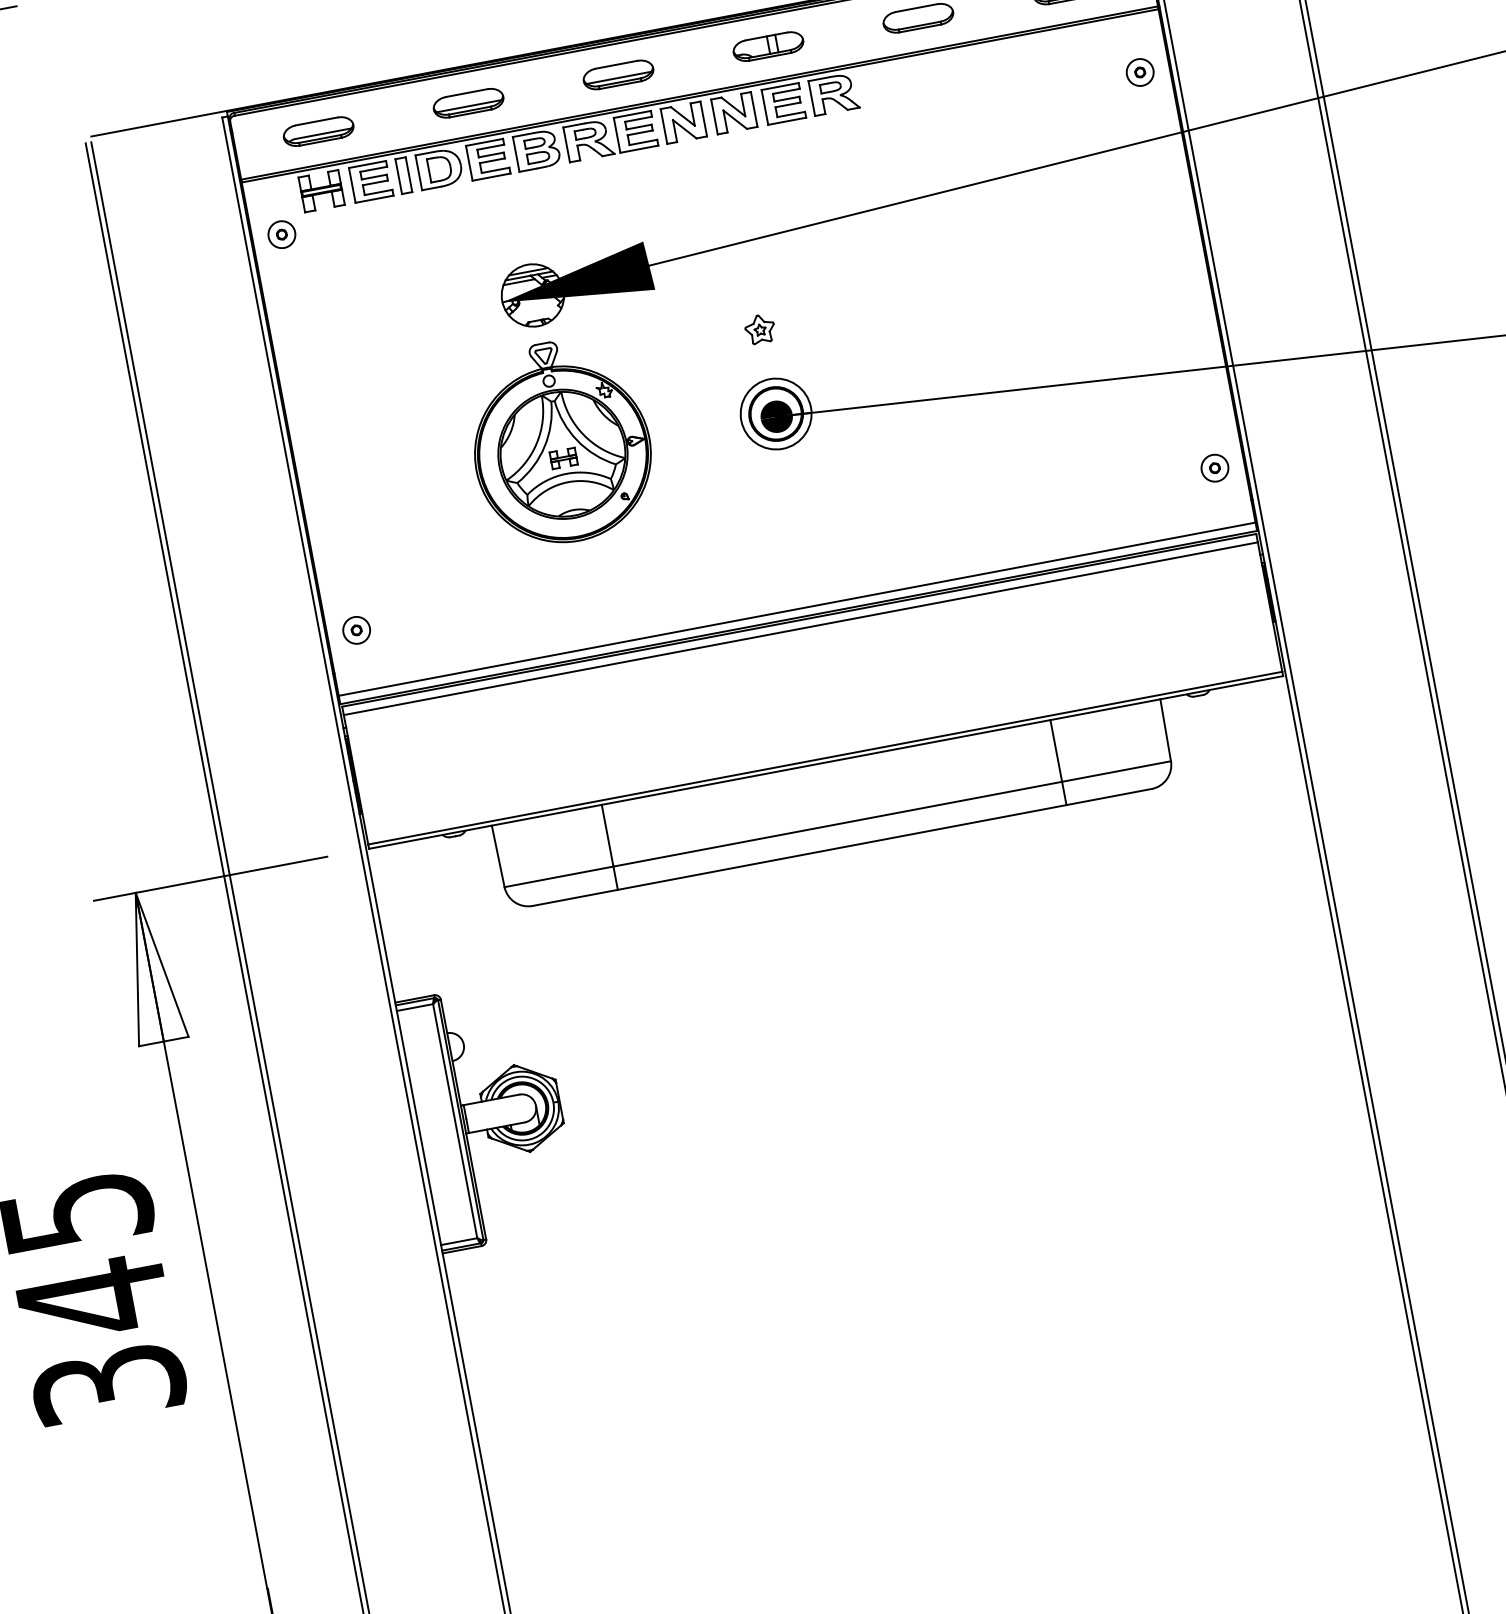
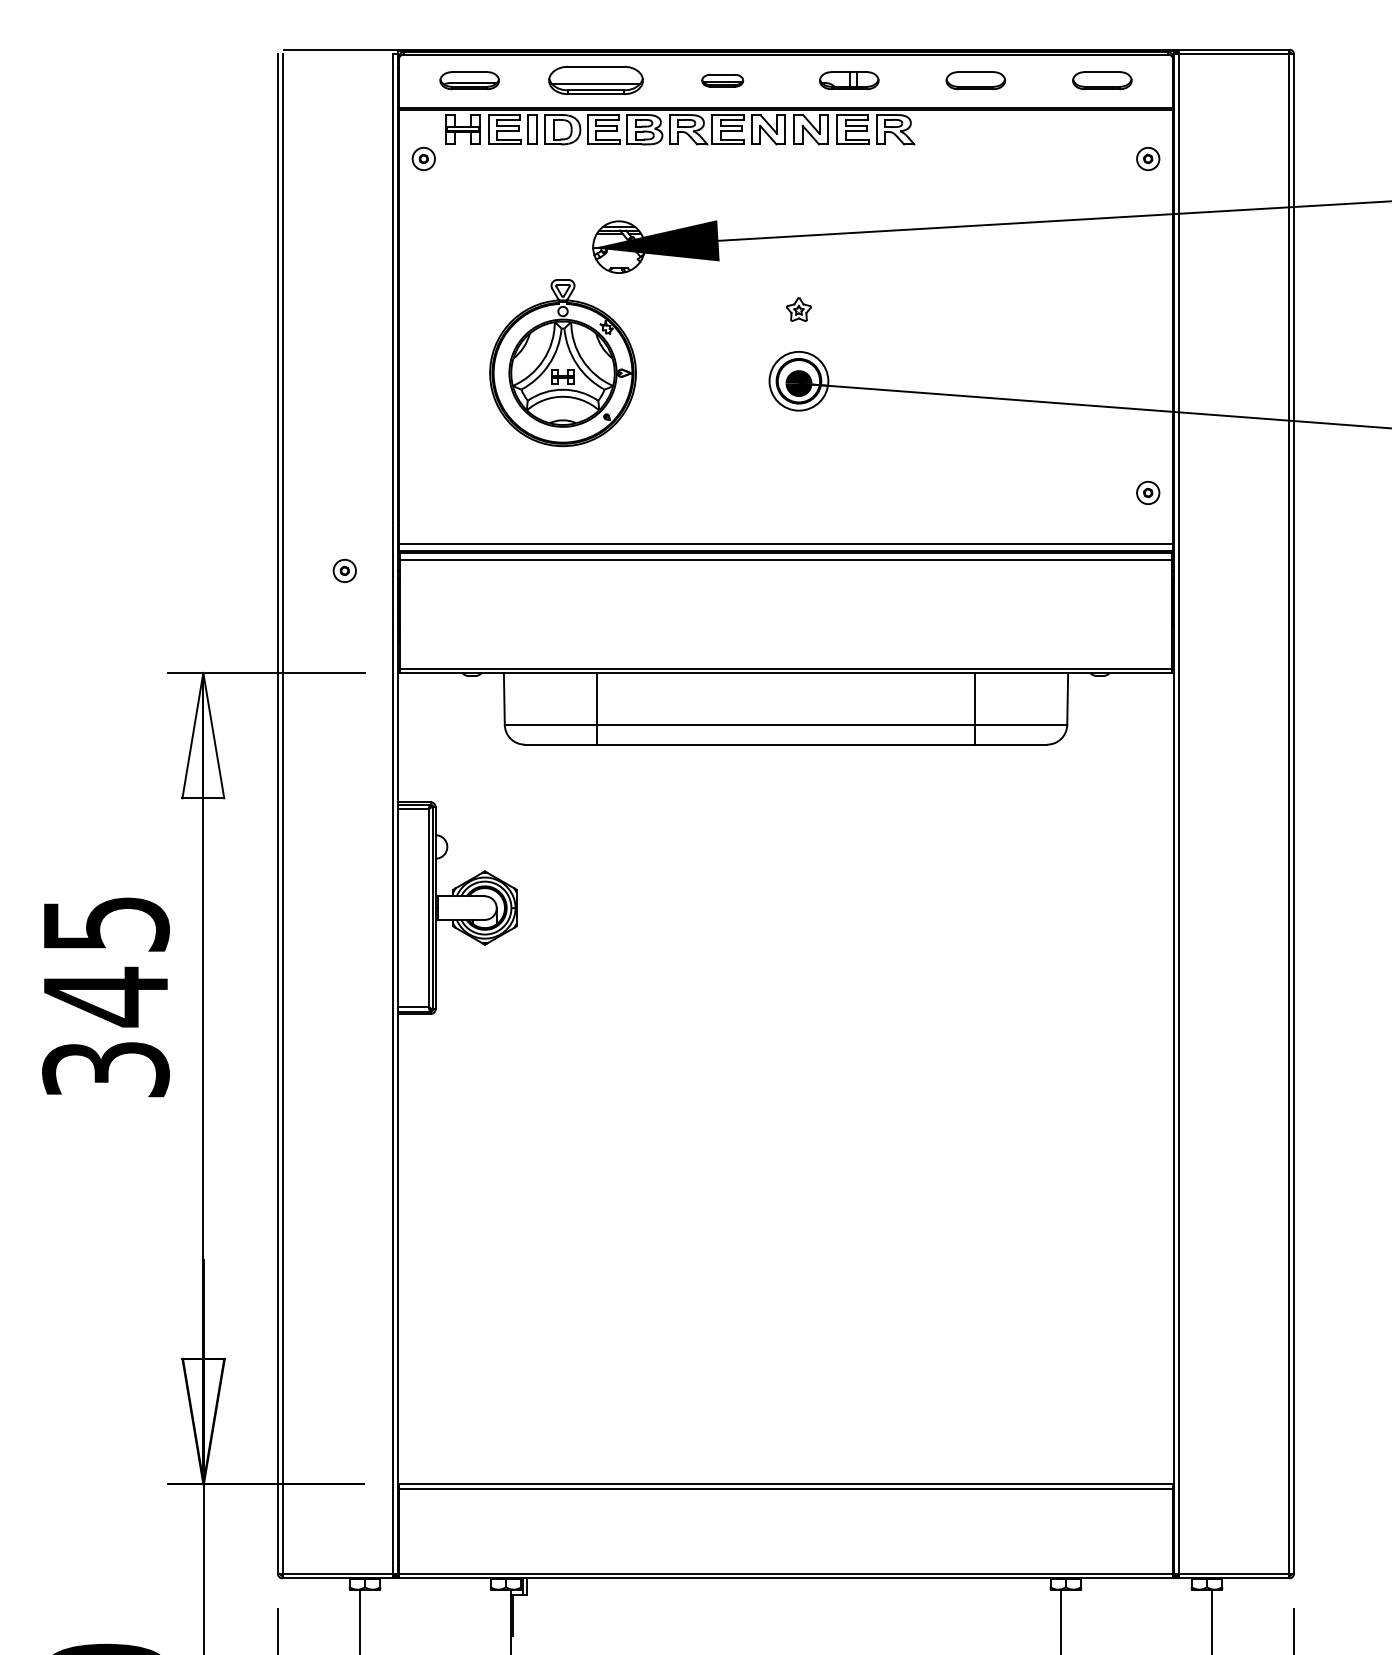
part: (618, 74) -> (722, 80), size x0.7
part: (468, 103) -> (596, 80), size x1.6
part: (560, 442) -> (562, 363), moved
part: (356, 629) -> (344, 570), moved

